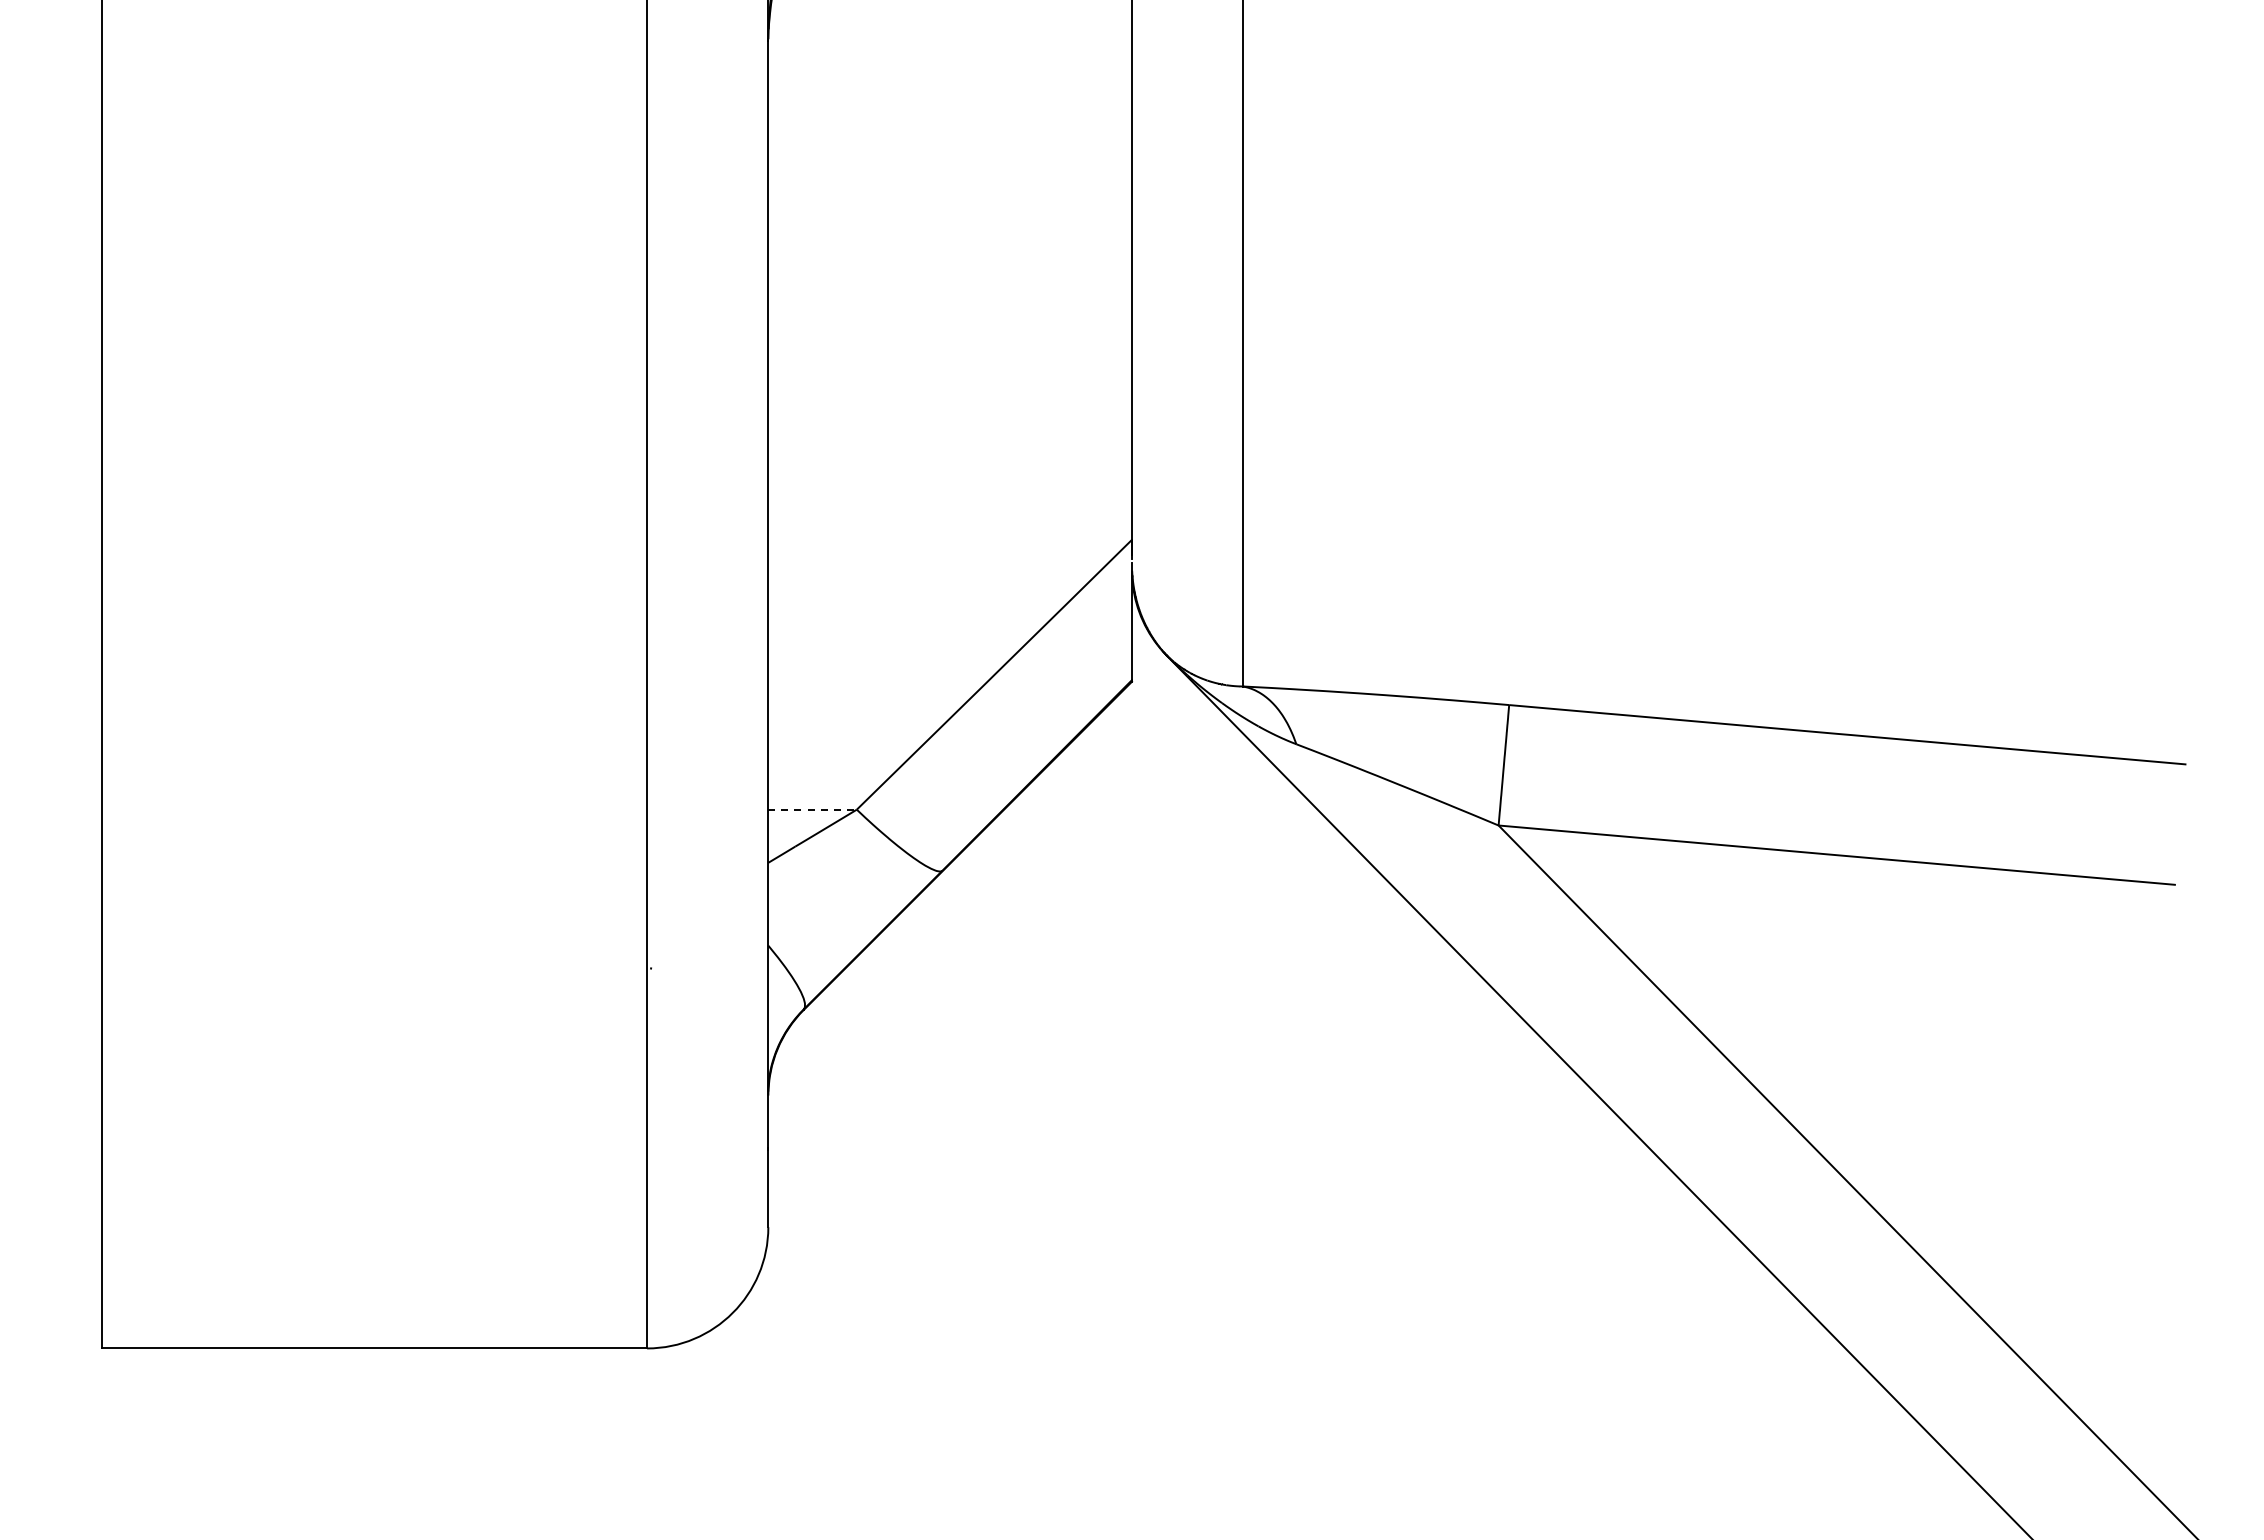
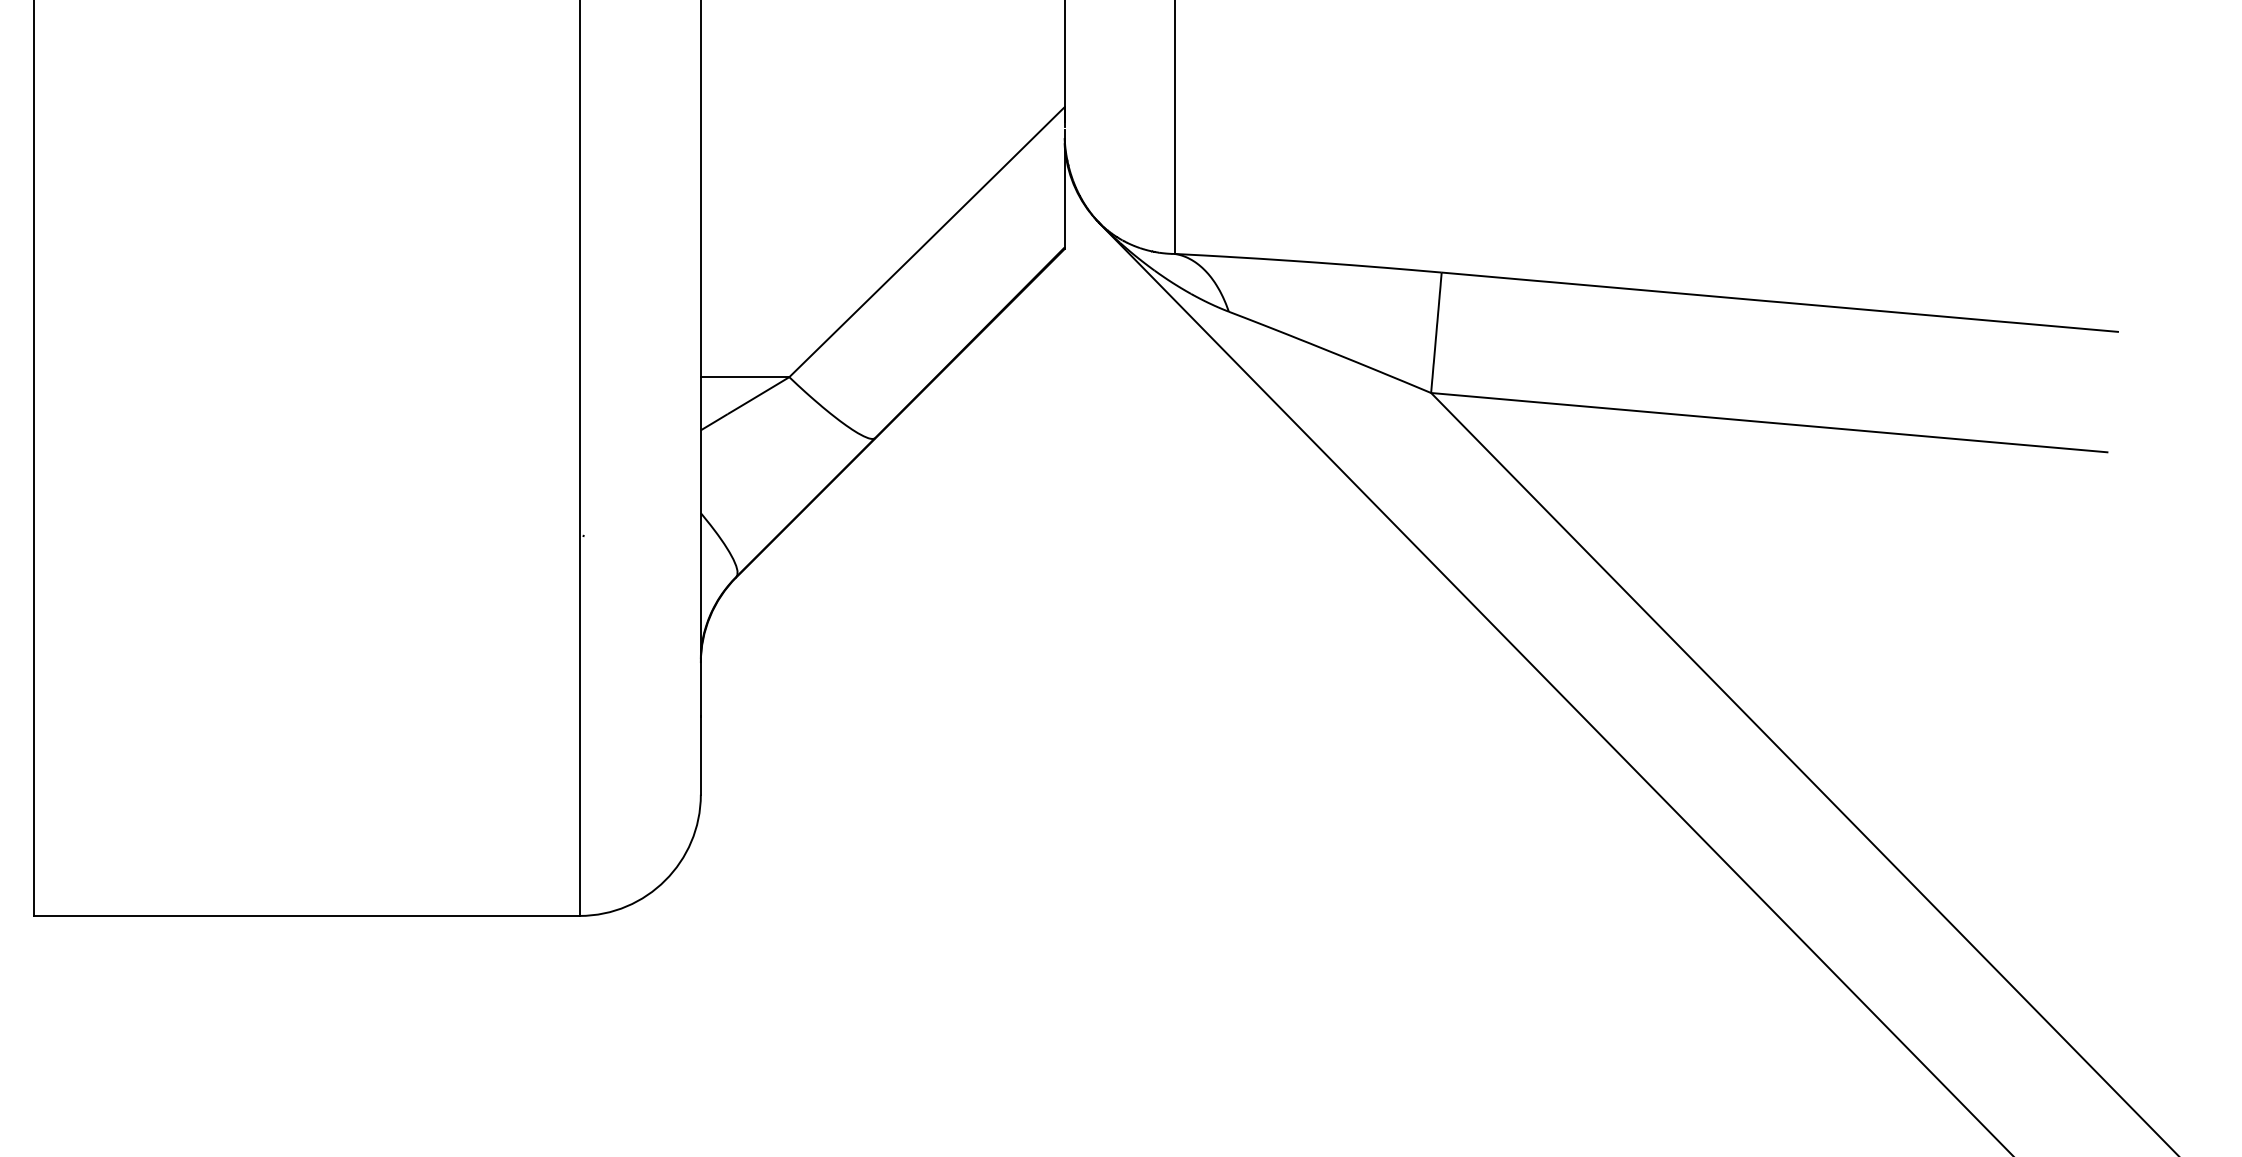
line: (813, 809) -> (746, 377), dashed -> solid

